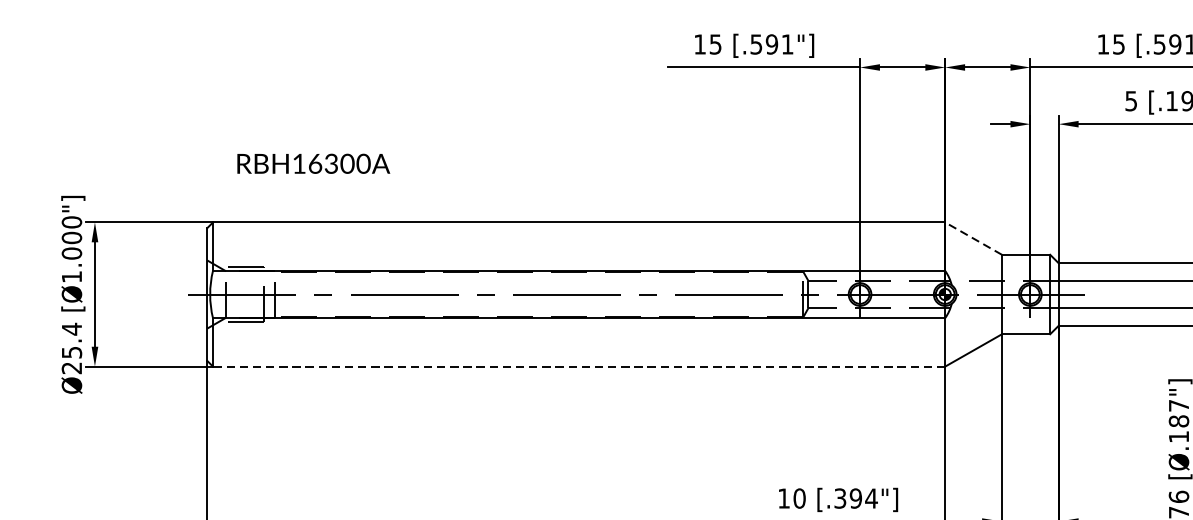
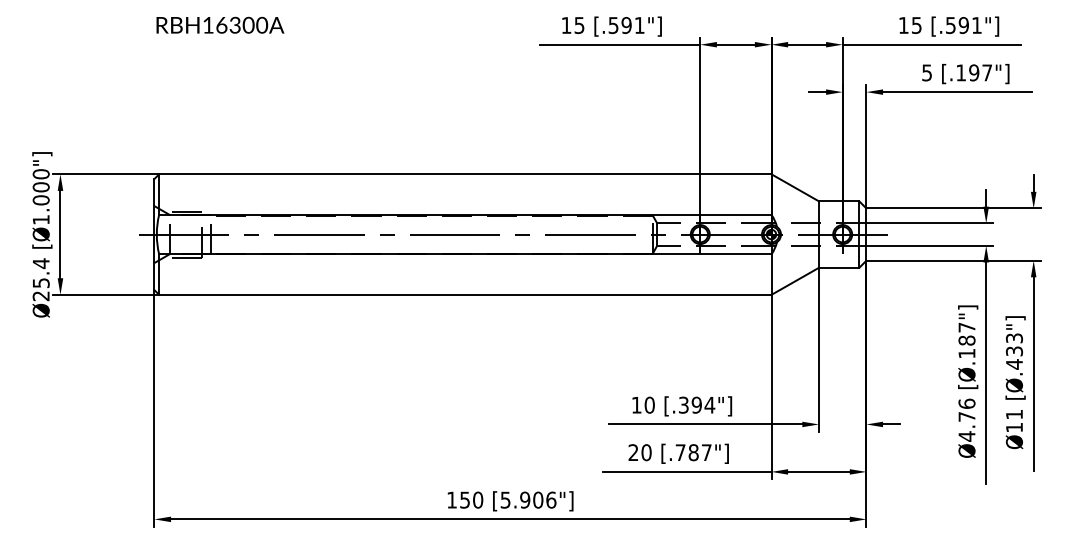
text: (313, 162) -> (220, 24), moved
line: (972, 238) -> (794, 187), dashed -> solid
line: (578, 366) -> (464, 294), dashed -> solid

